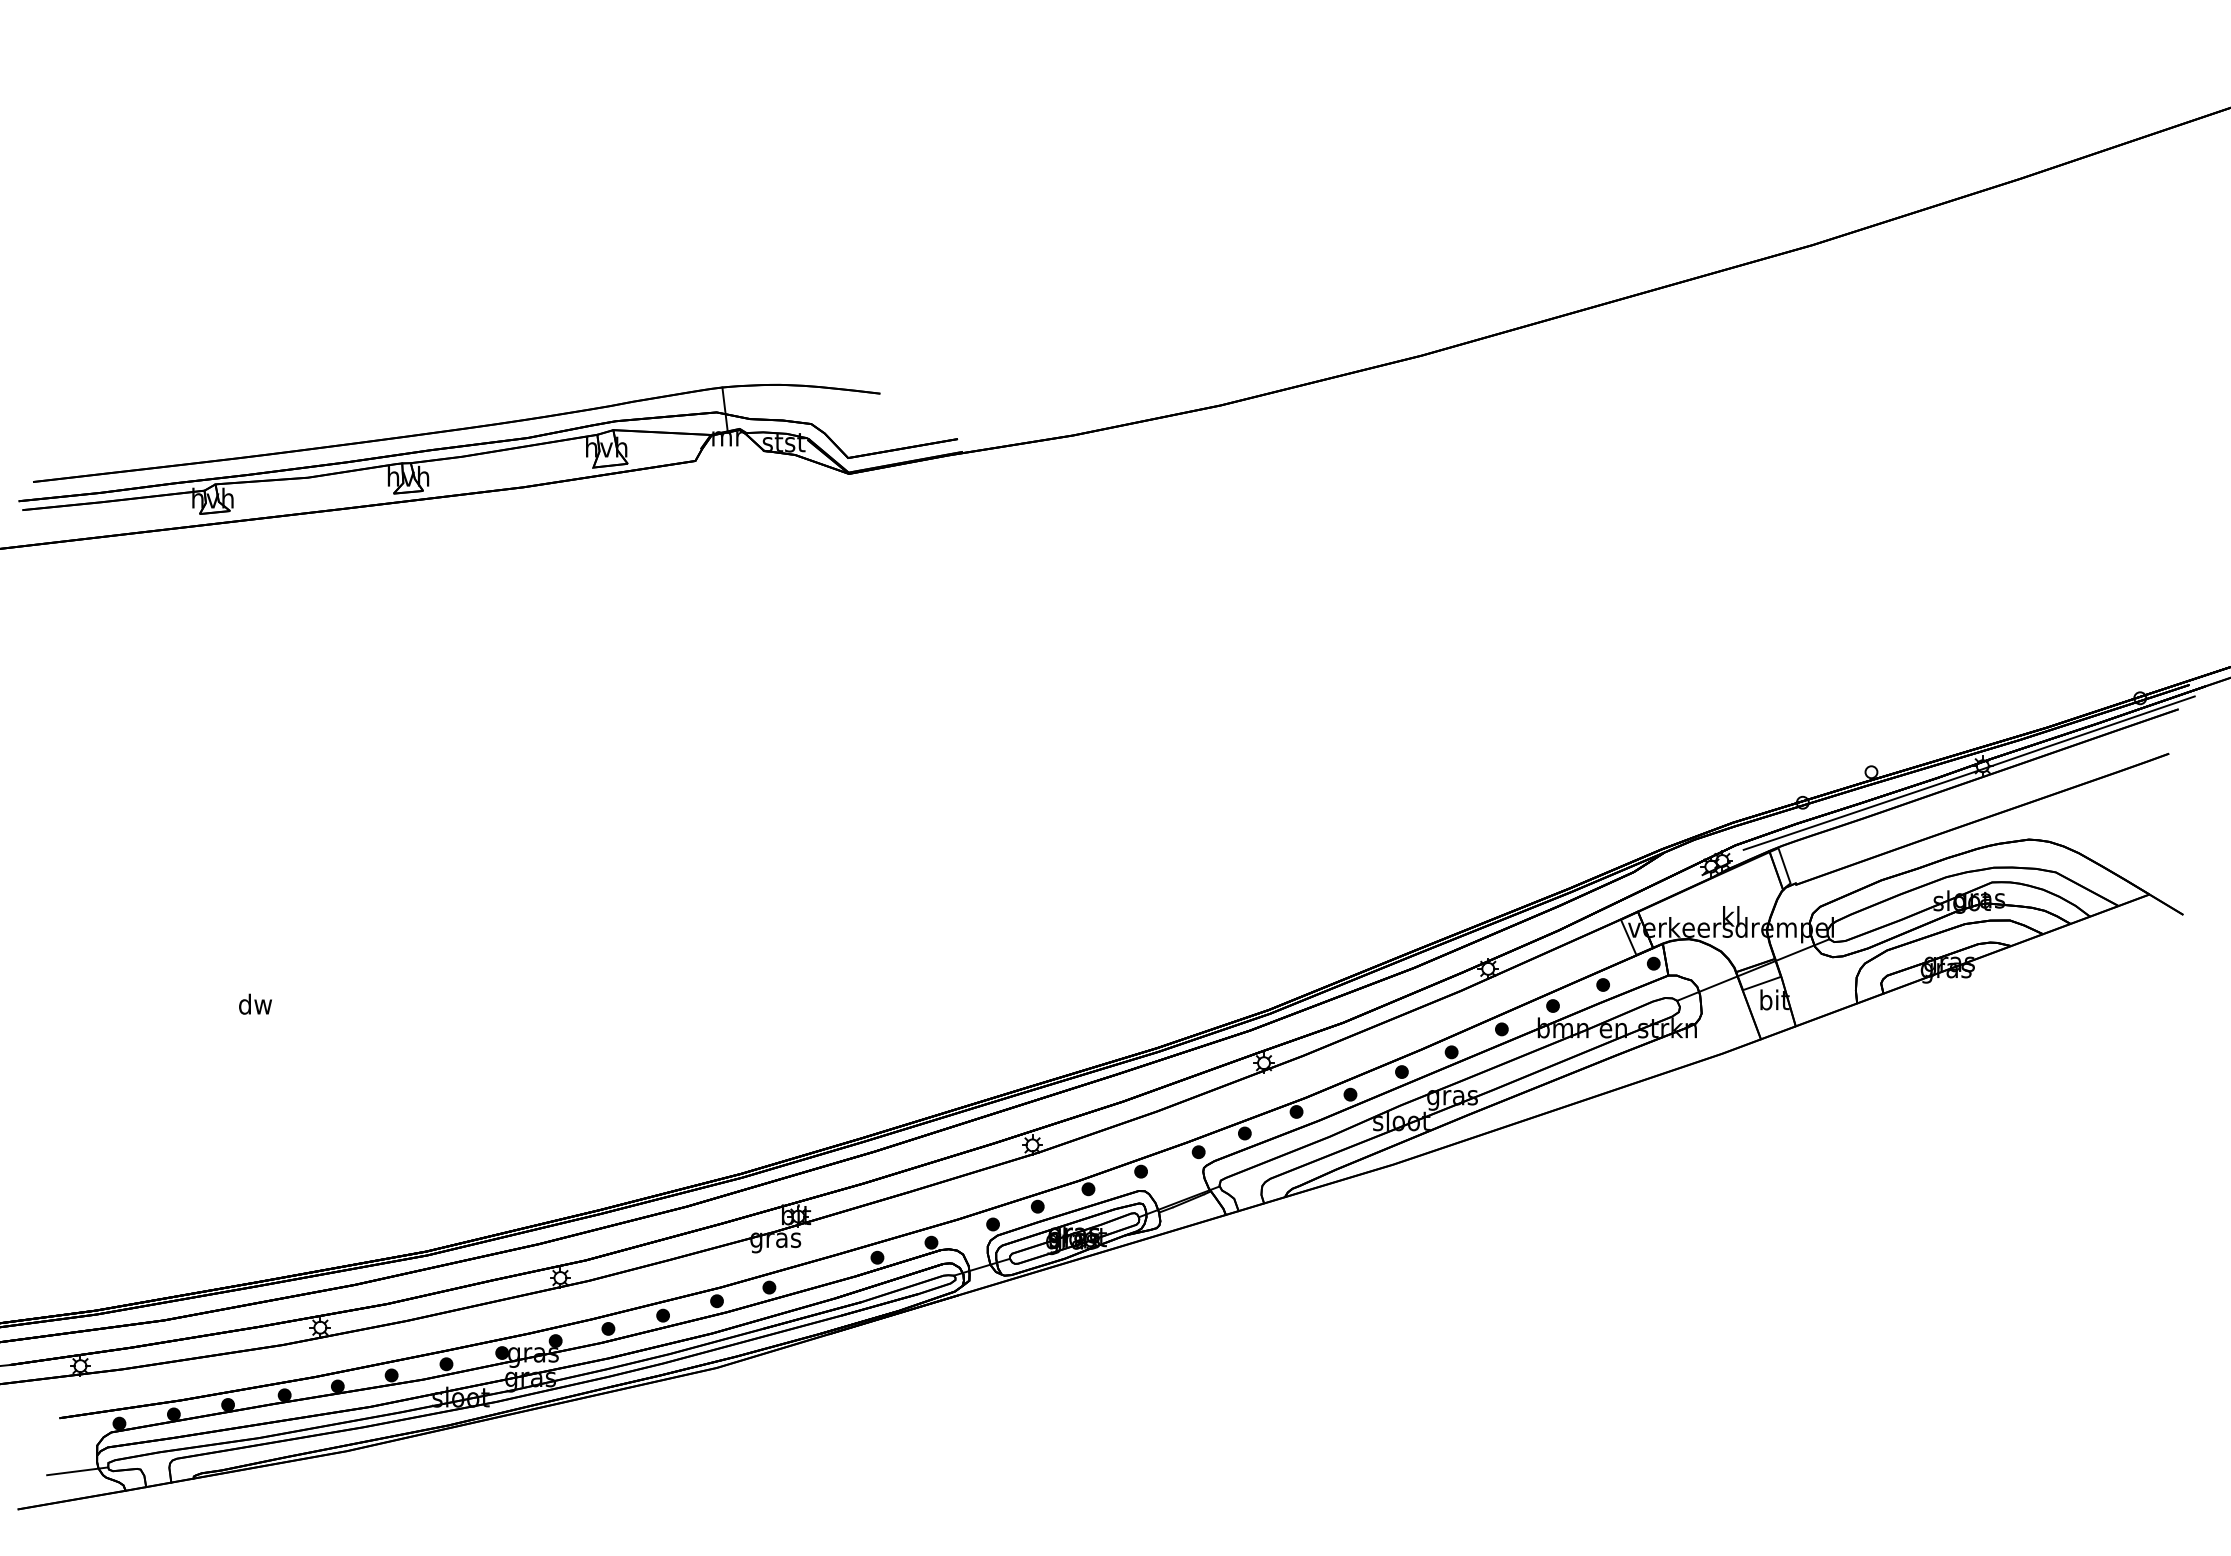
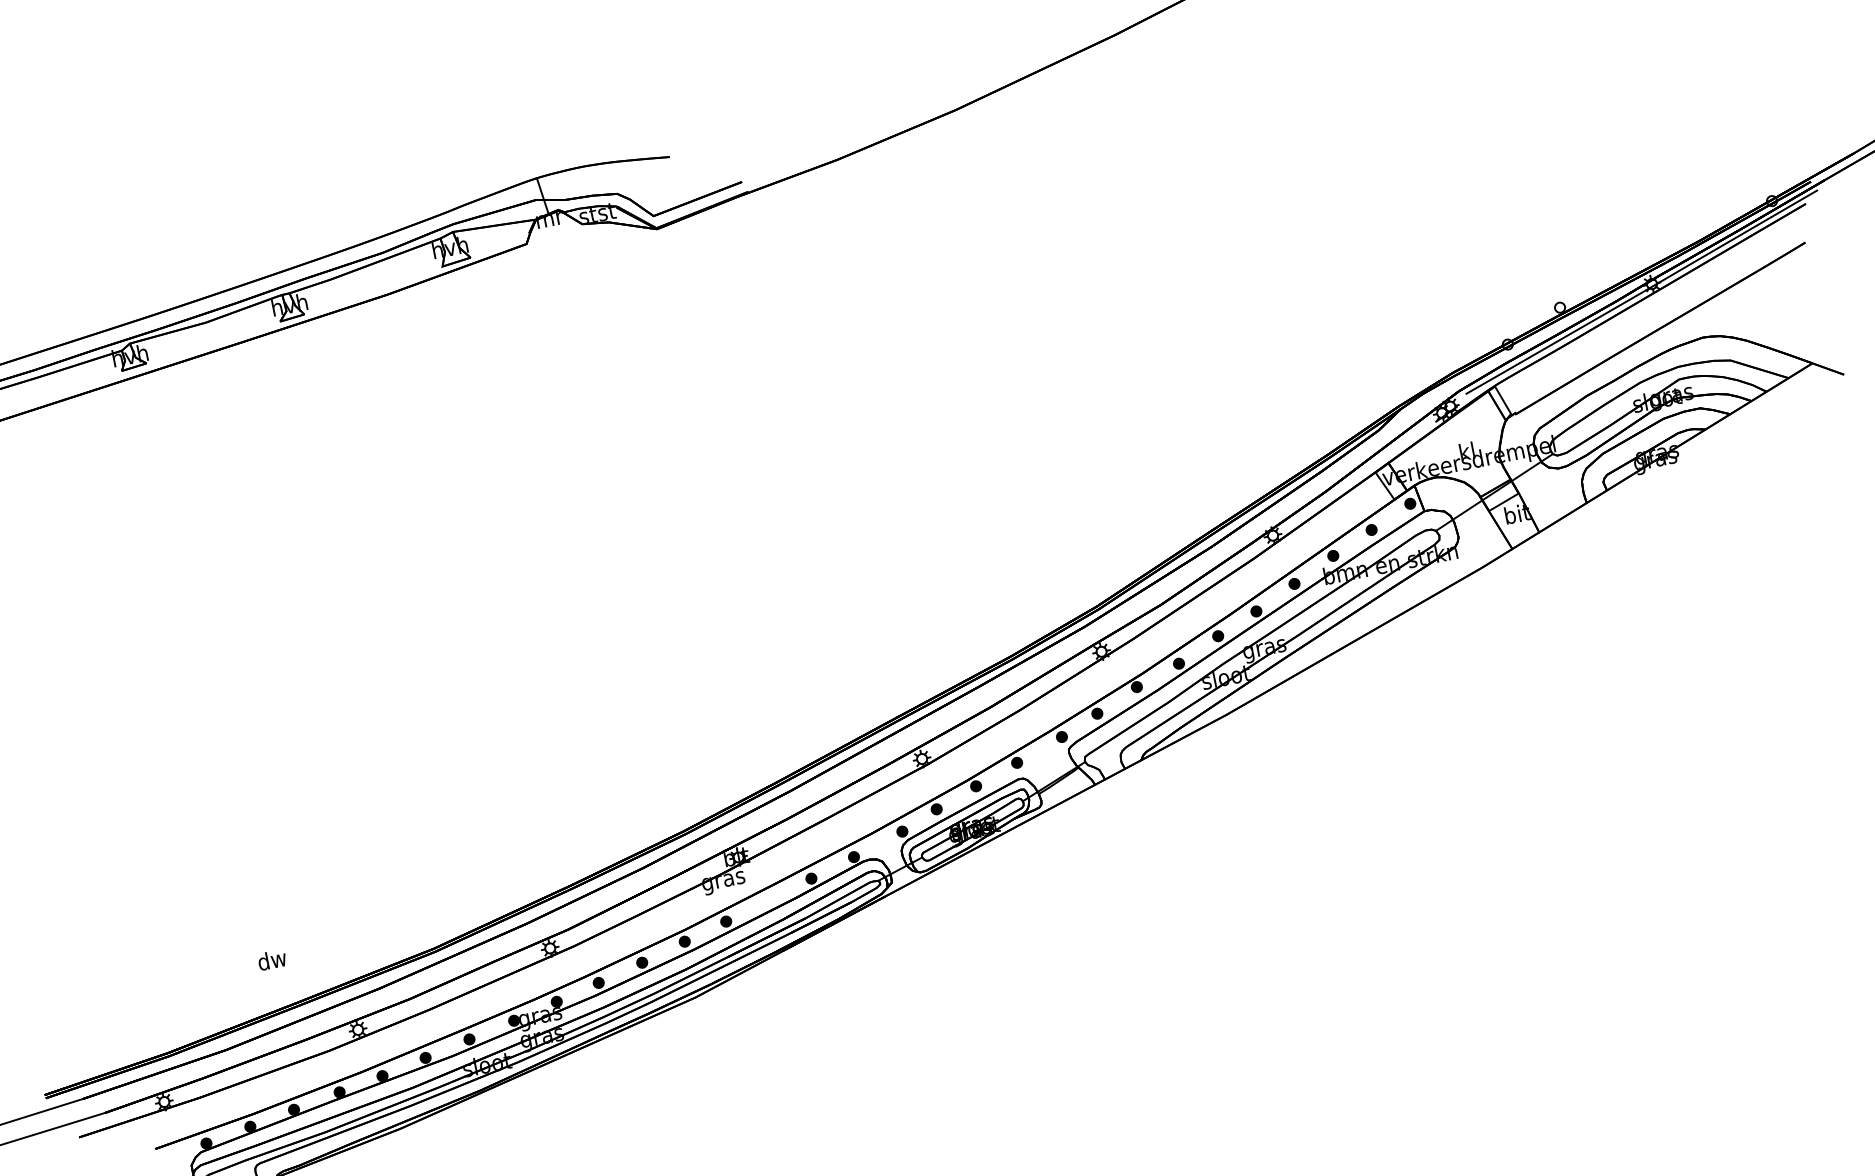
text: (255, 1003) -> (272, 959), moved

